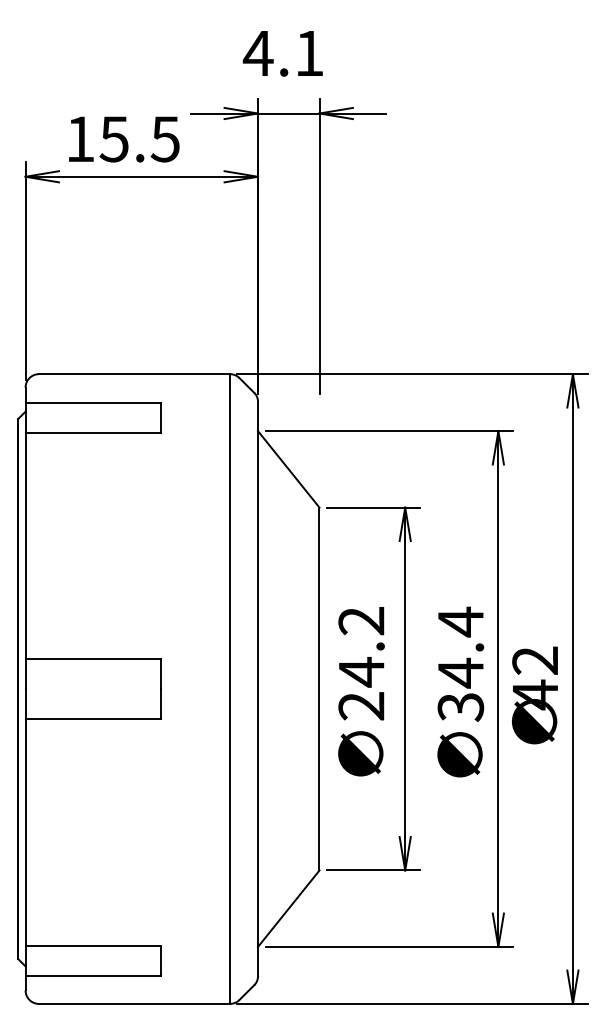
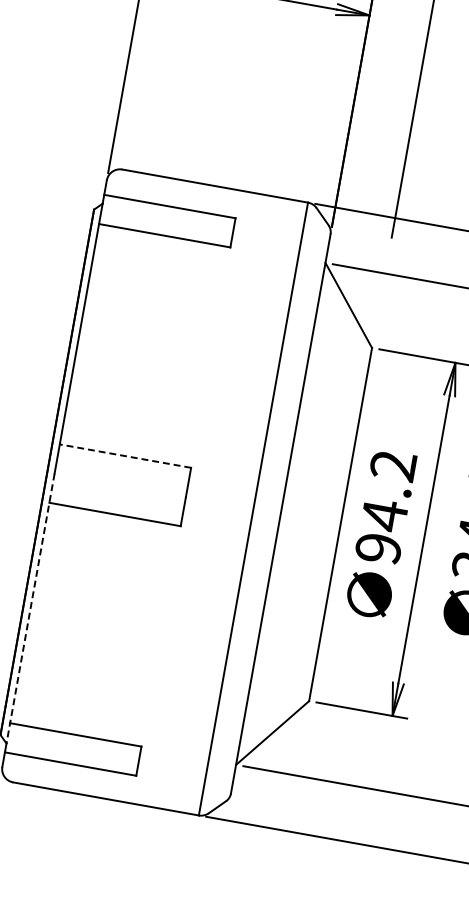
line: (92, 659) -> (124, 456), solid -> dashed
text: (361, 706) -> (378, 548), 24.2 -> 94.2
line: (25, 827) -> (30, 608), solid -> dashed

